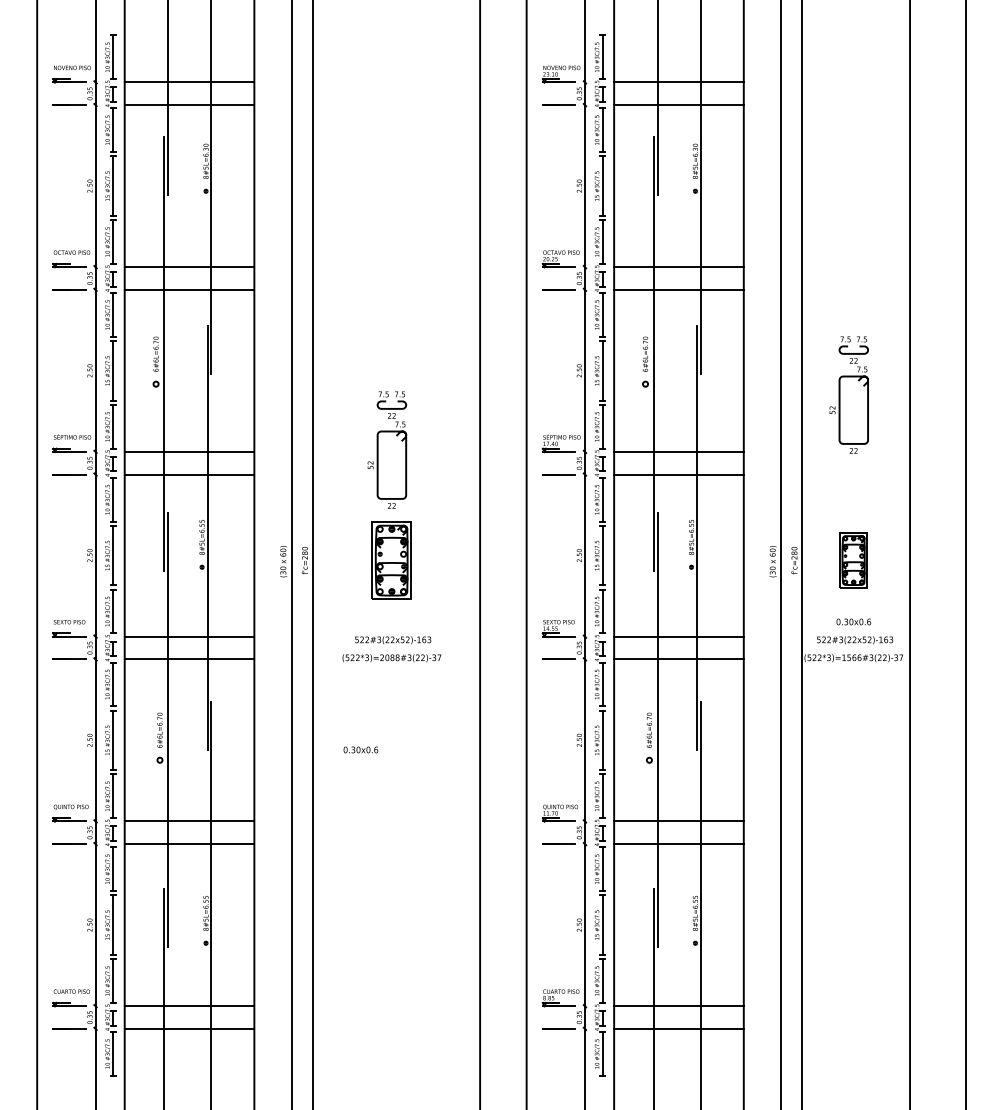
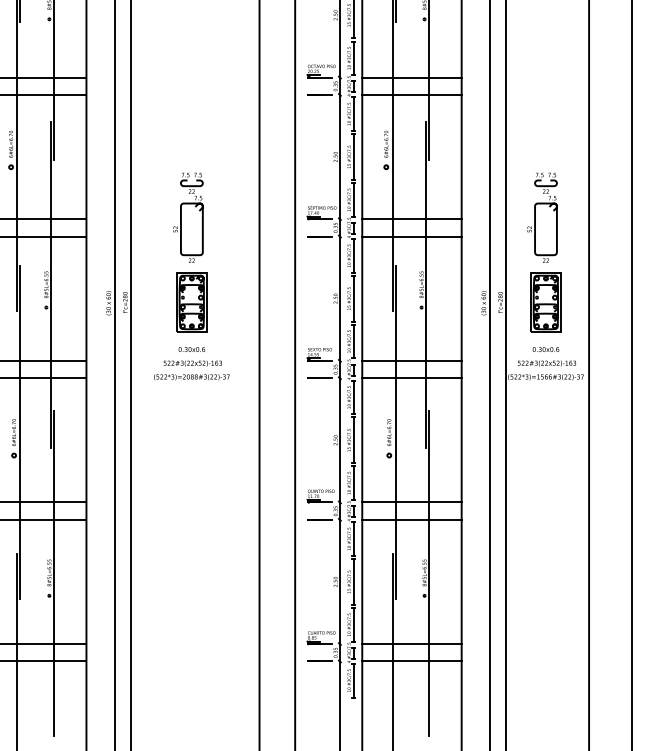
part: (848, 394) -> (541, 217), moved
part: (853, 560) -> (545, 302), size x1.43
text: (360, 749) -> (191, 349), moved

